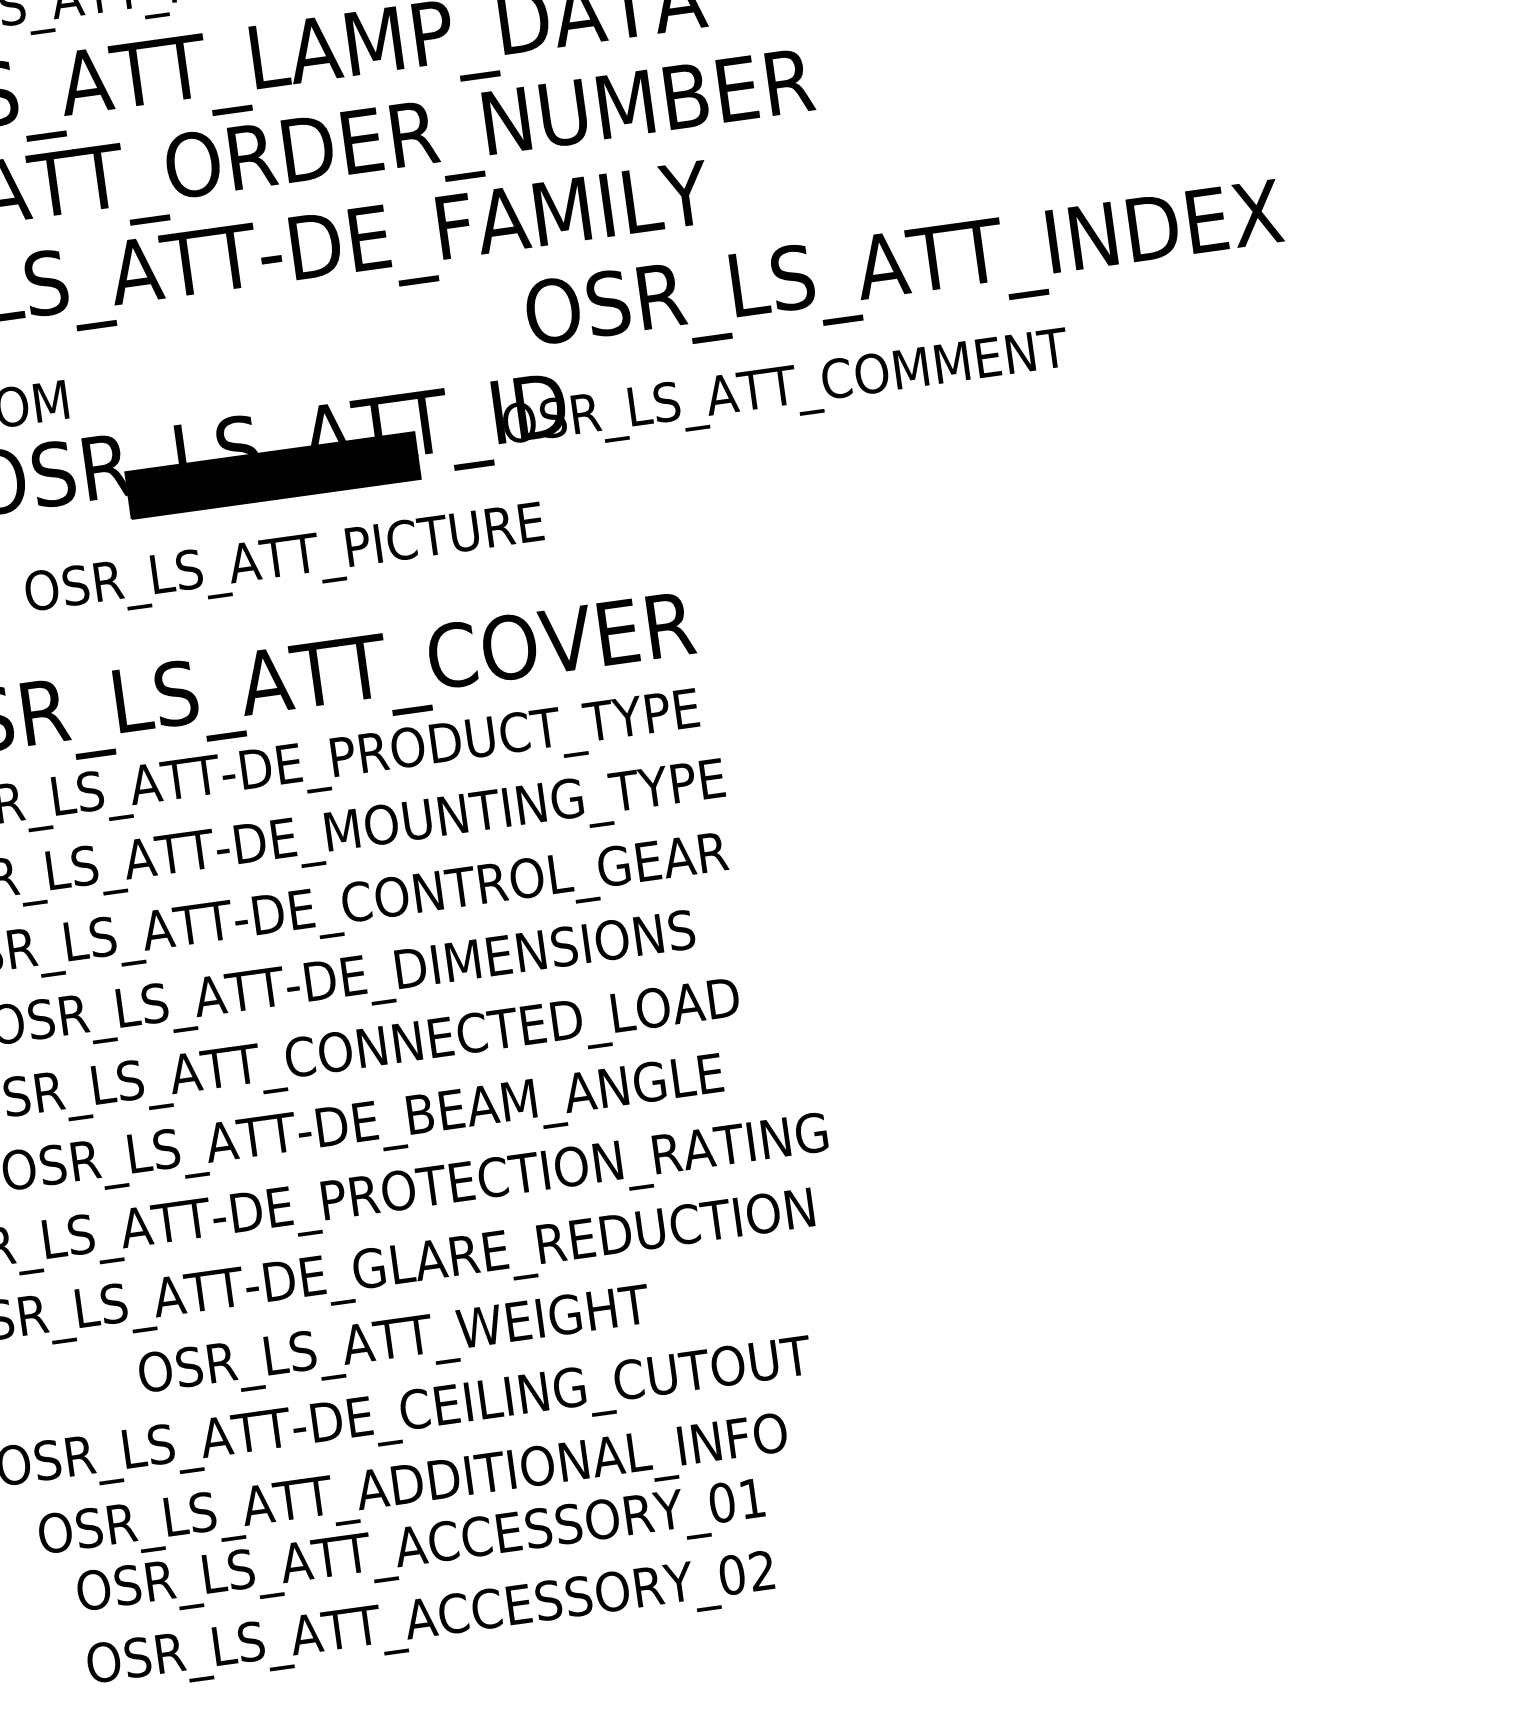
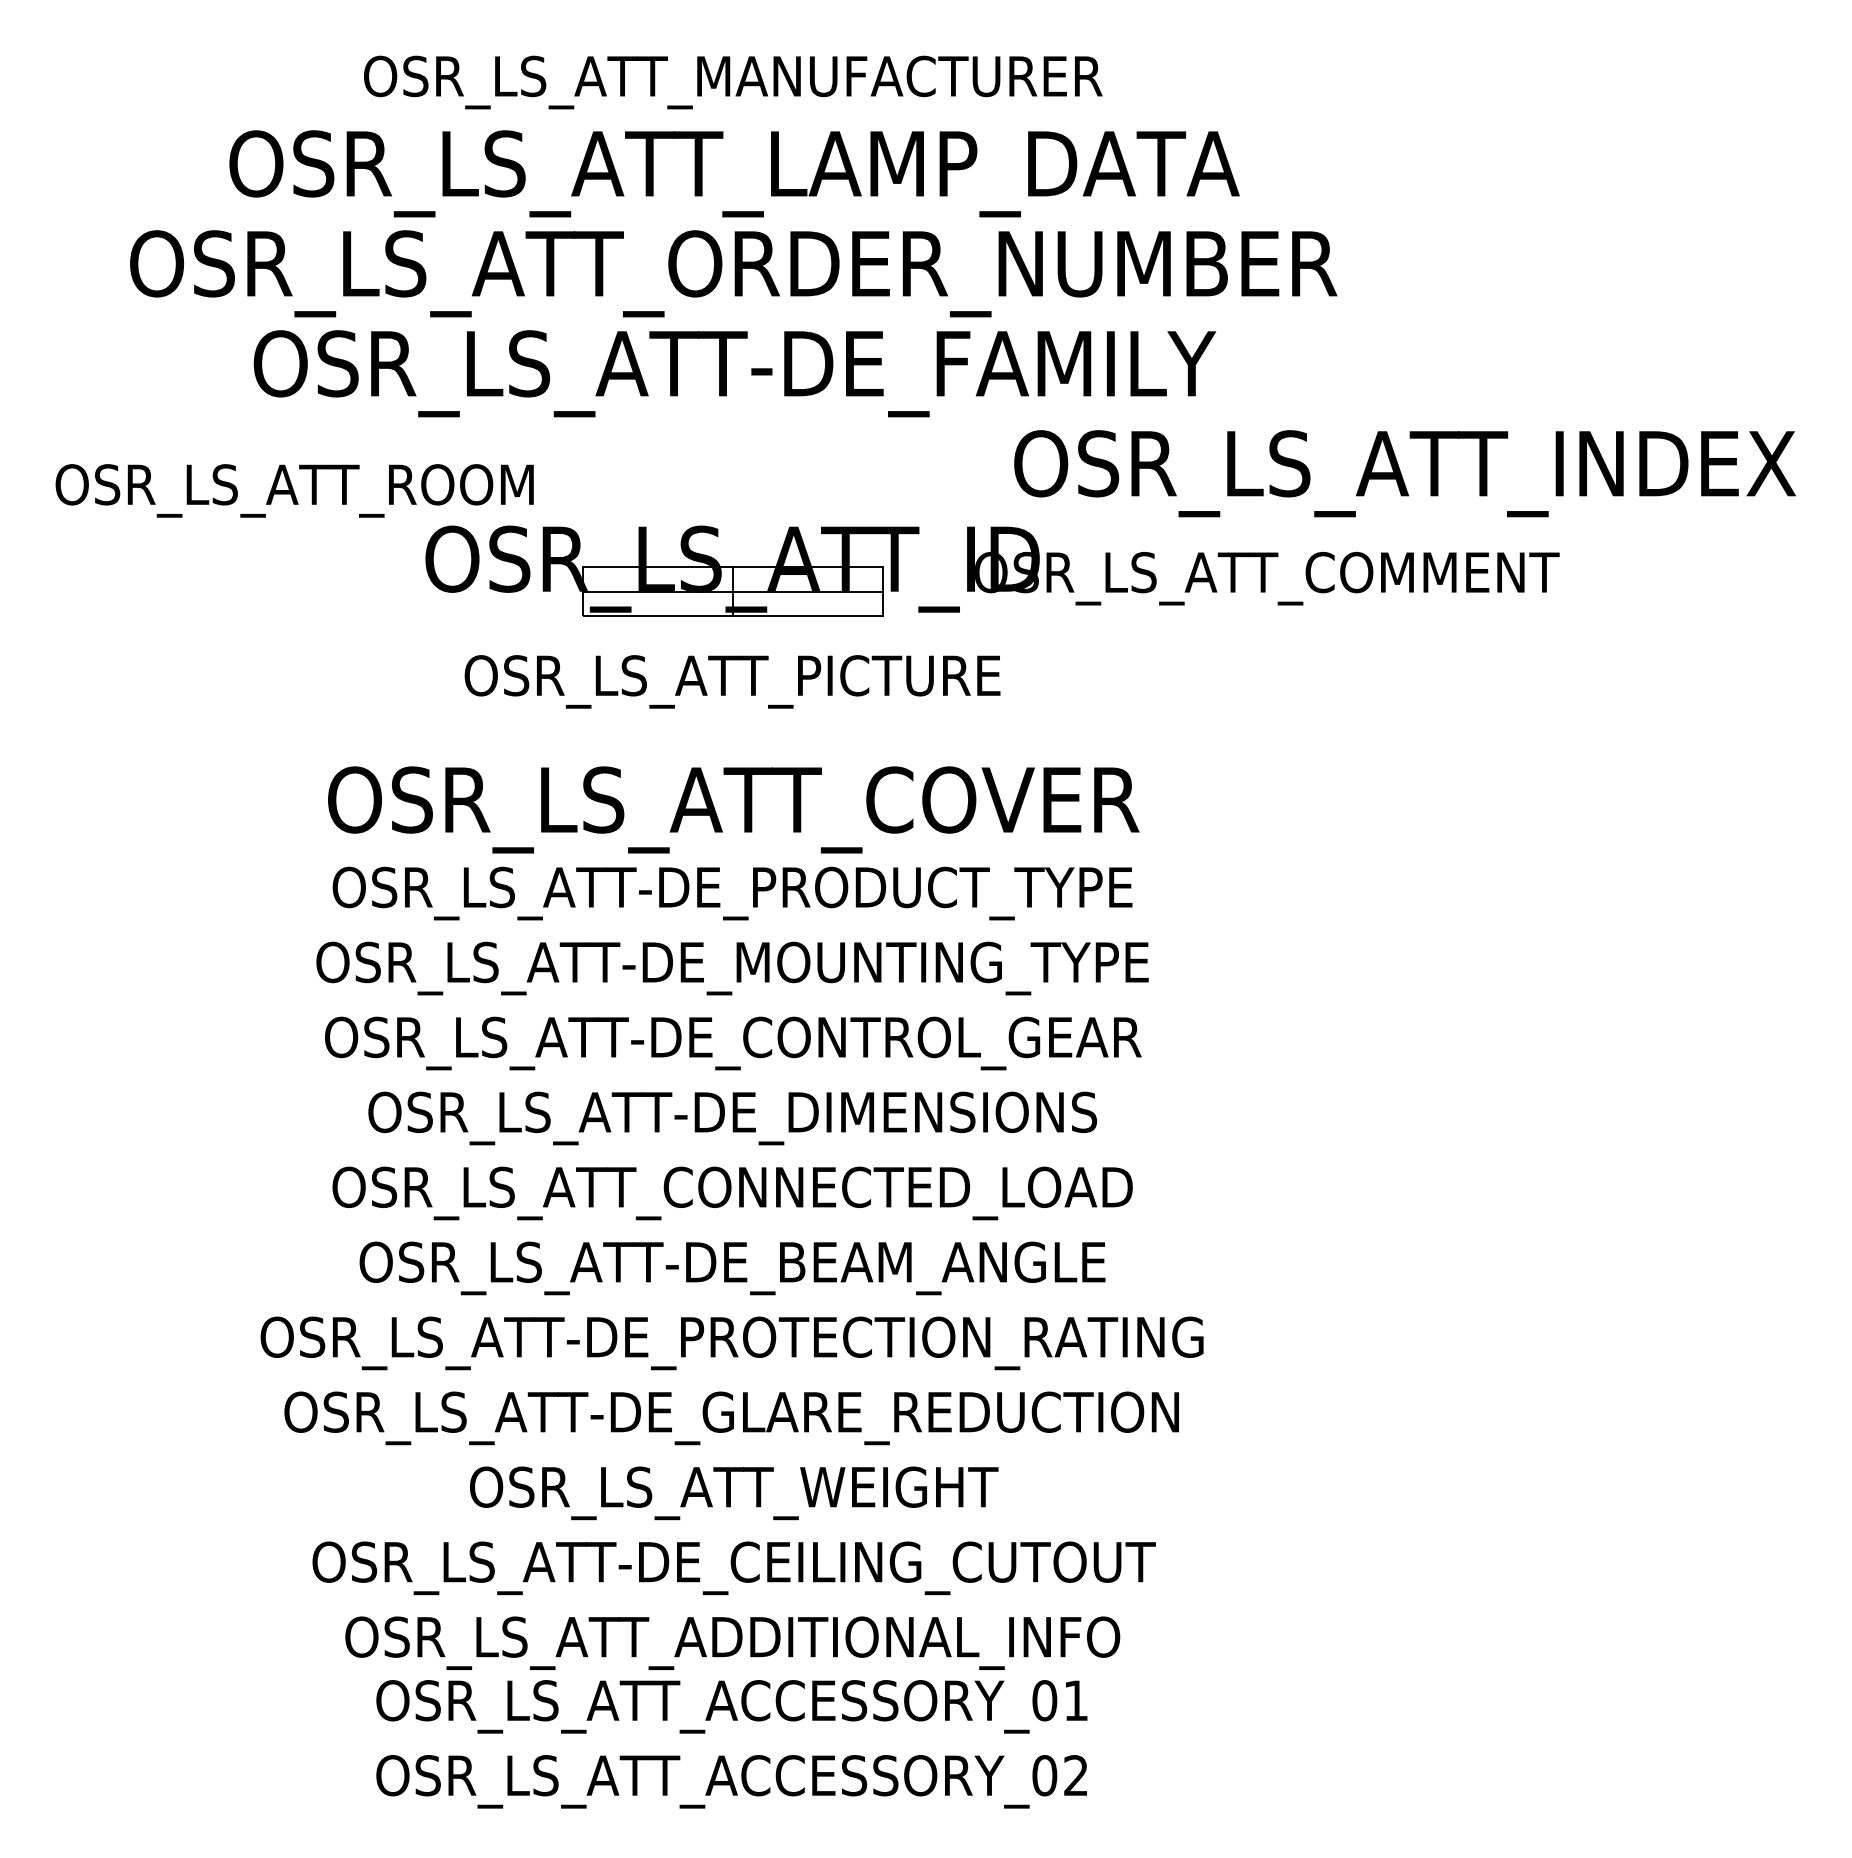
fill: (272, 475) -> (732, 591), removed

